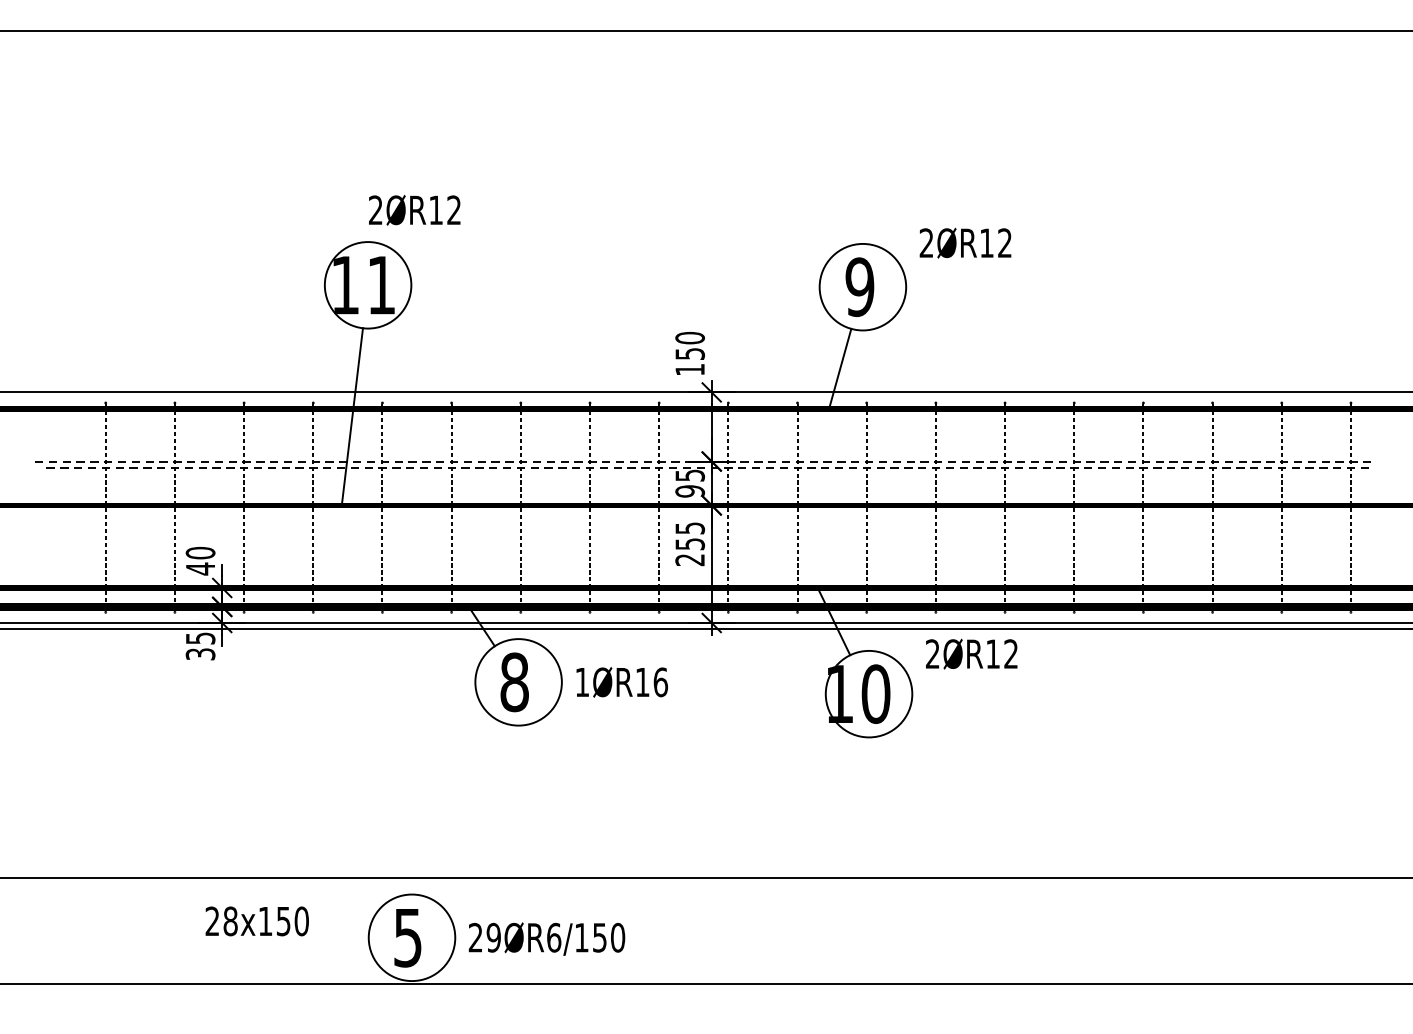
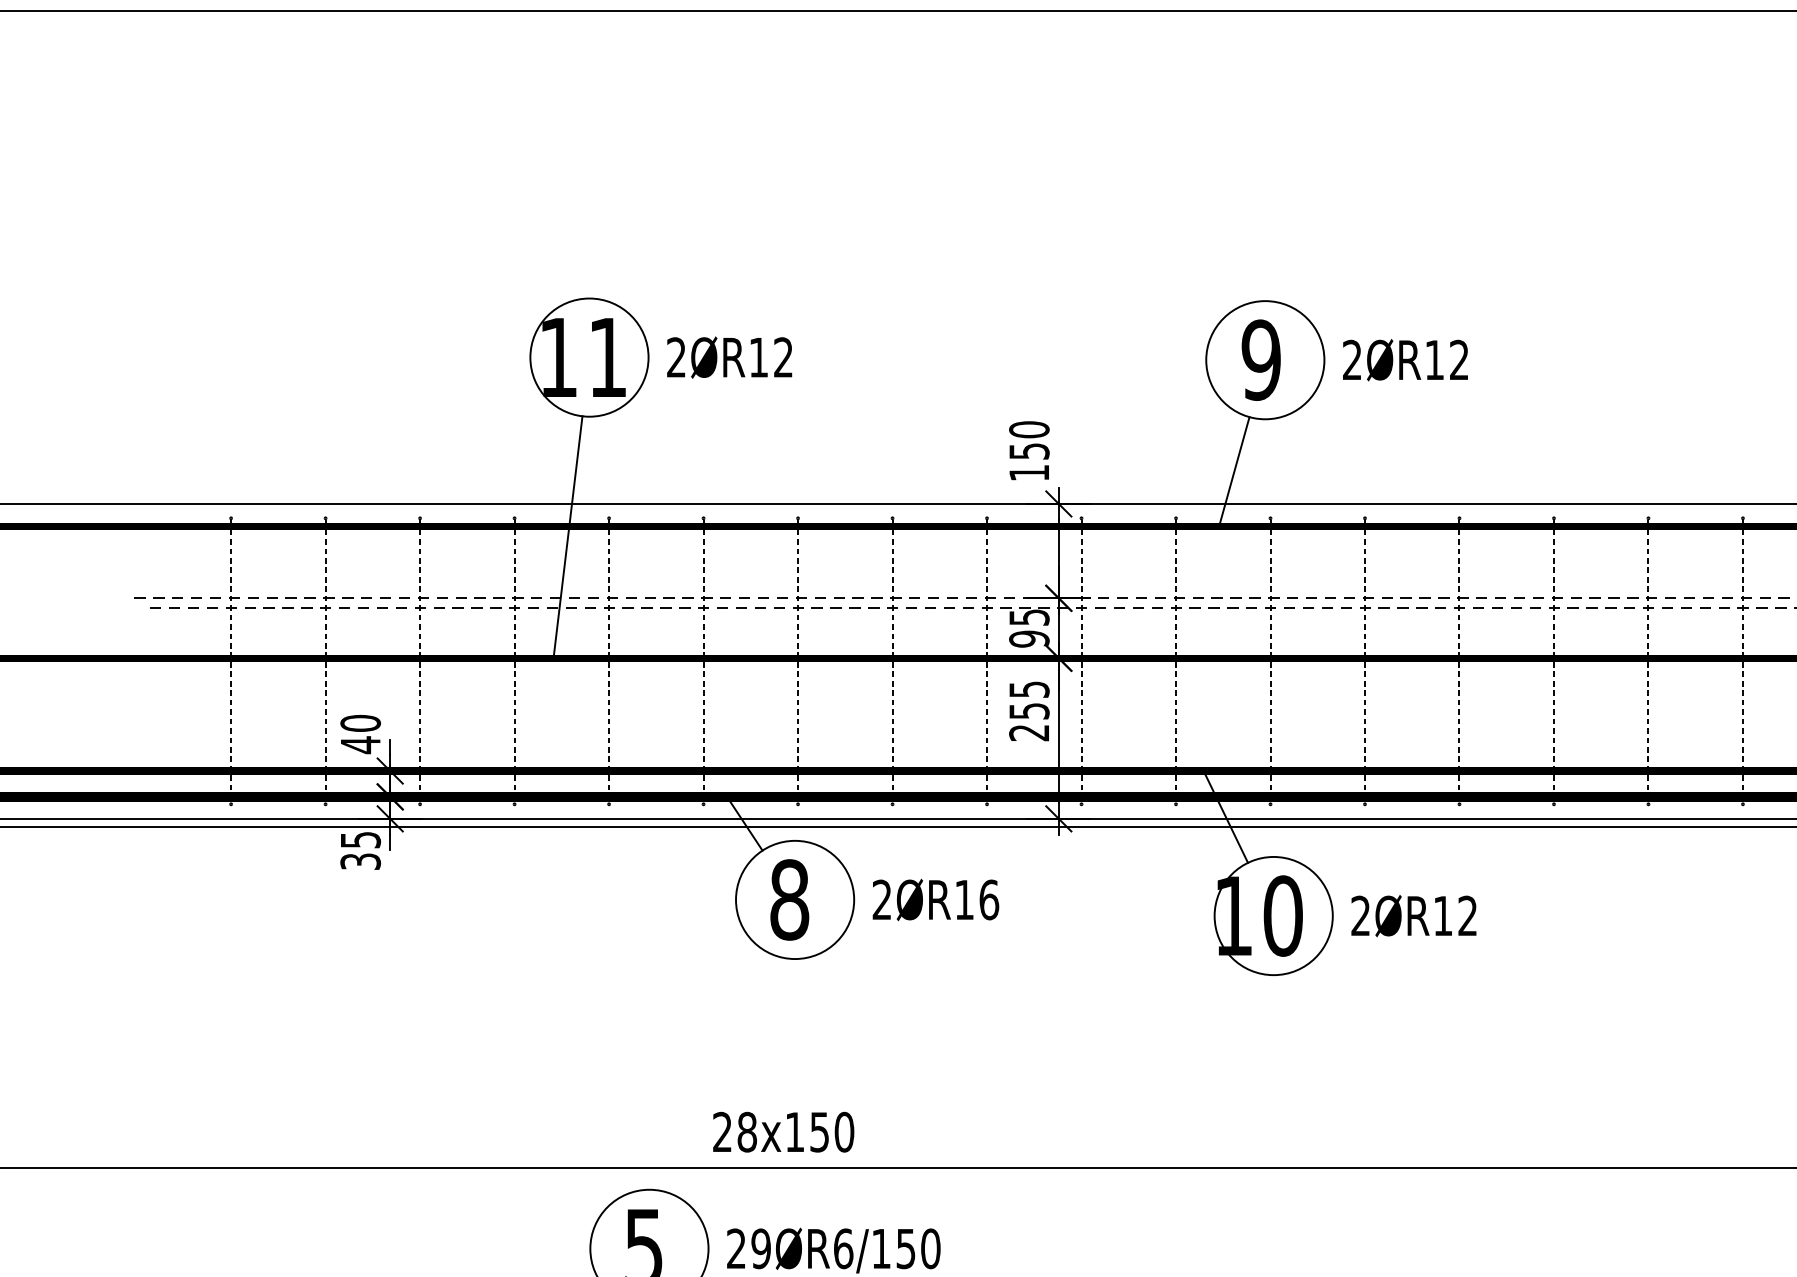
text: (414, 210) -> (729, 357), moved
text: (965, 242) -> (1405, 359), moved
text: (971, 653) -> (1413, 915), moved
text: (581, 681) -> (880, 898), 1ØR16 -> 2ØR16
text: (256, 921) -> (782, 1132), moved

